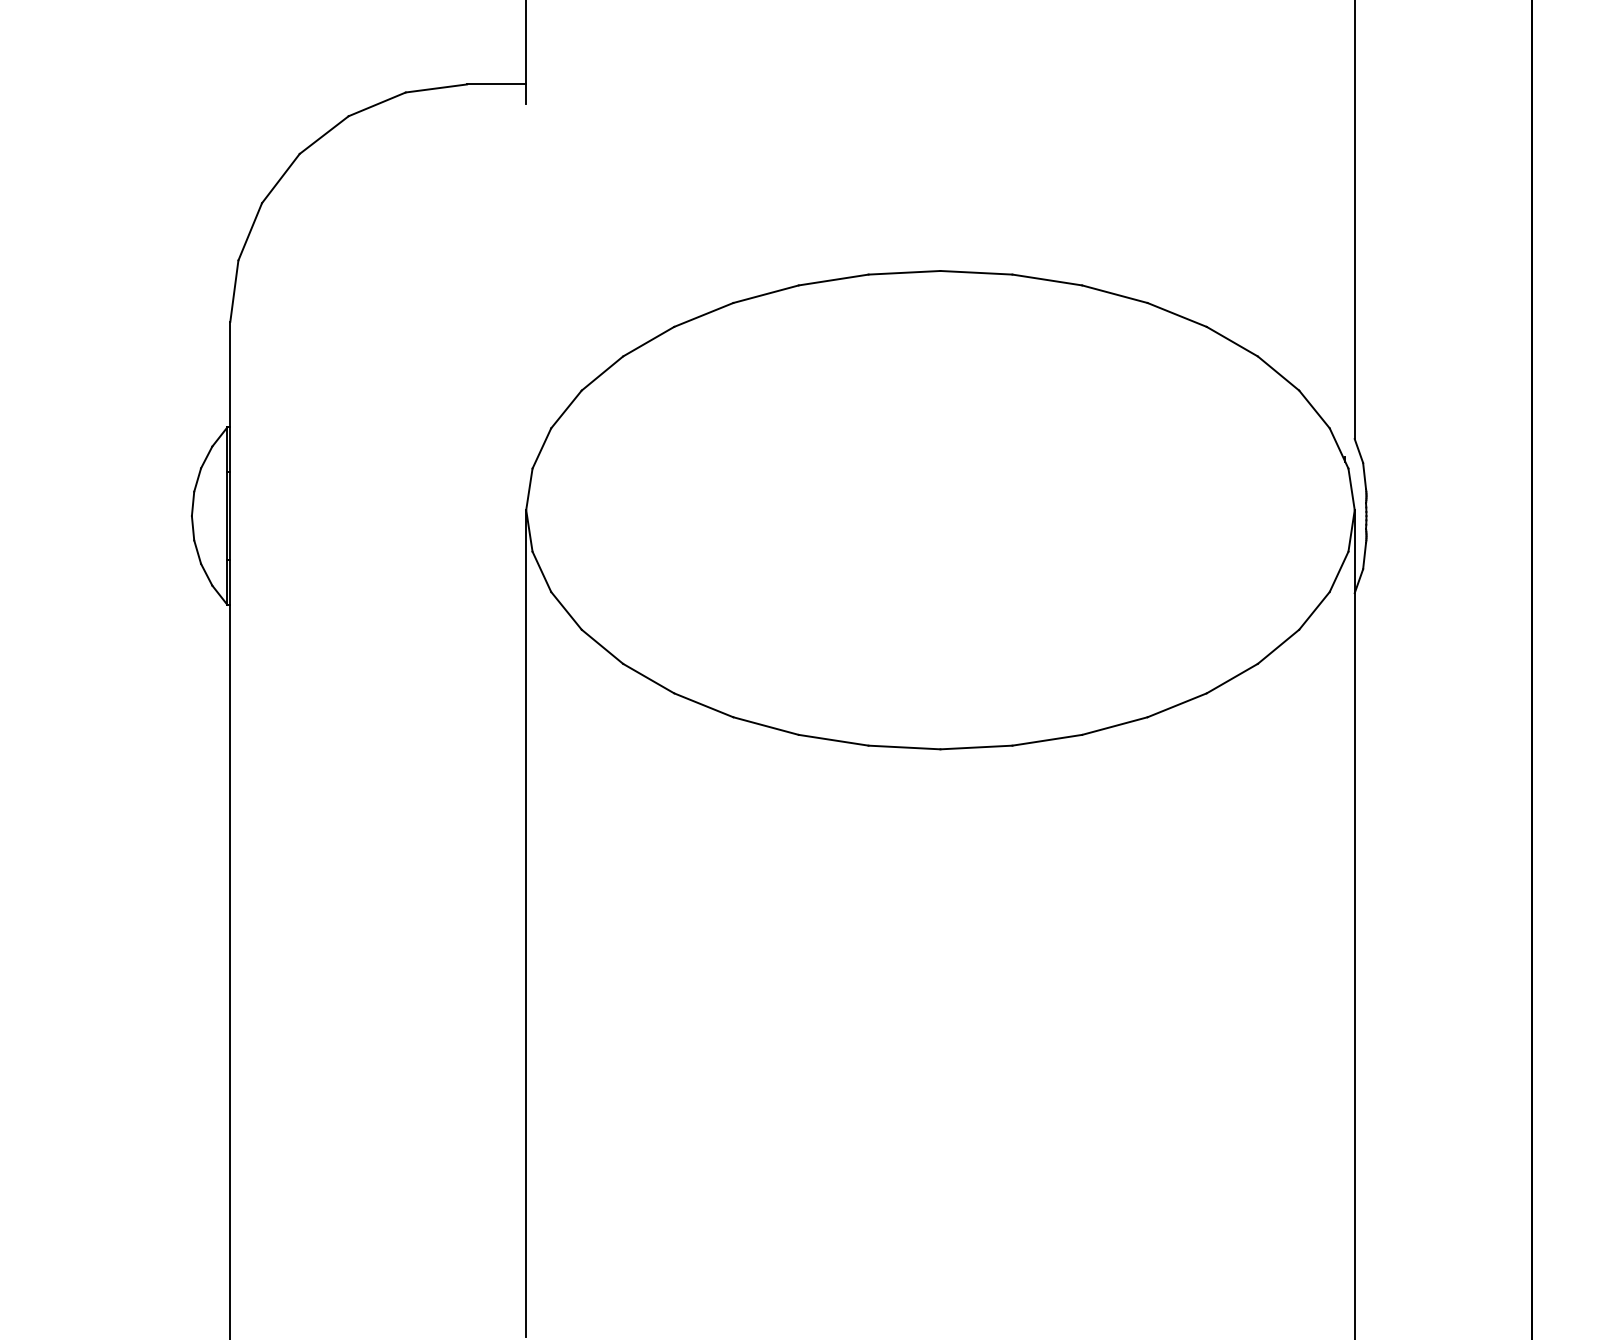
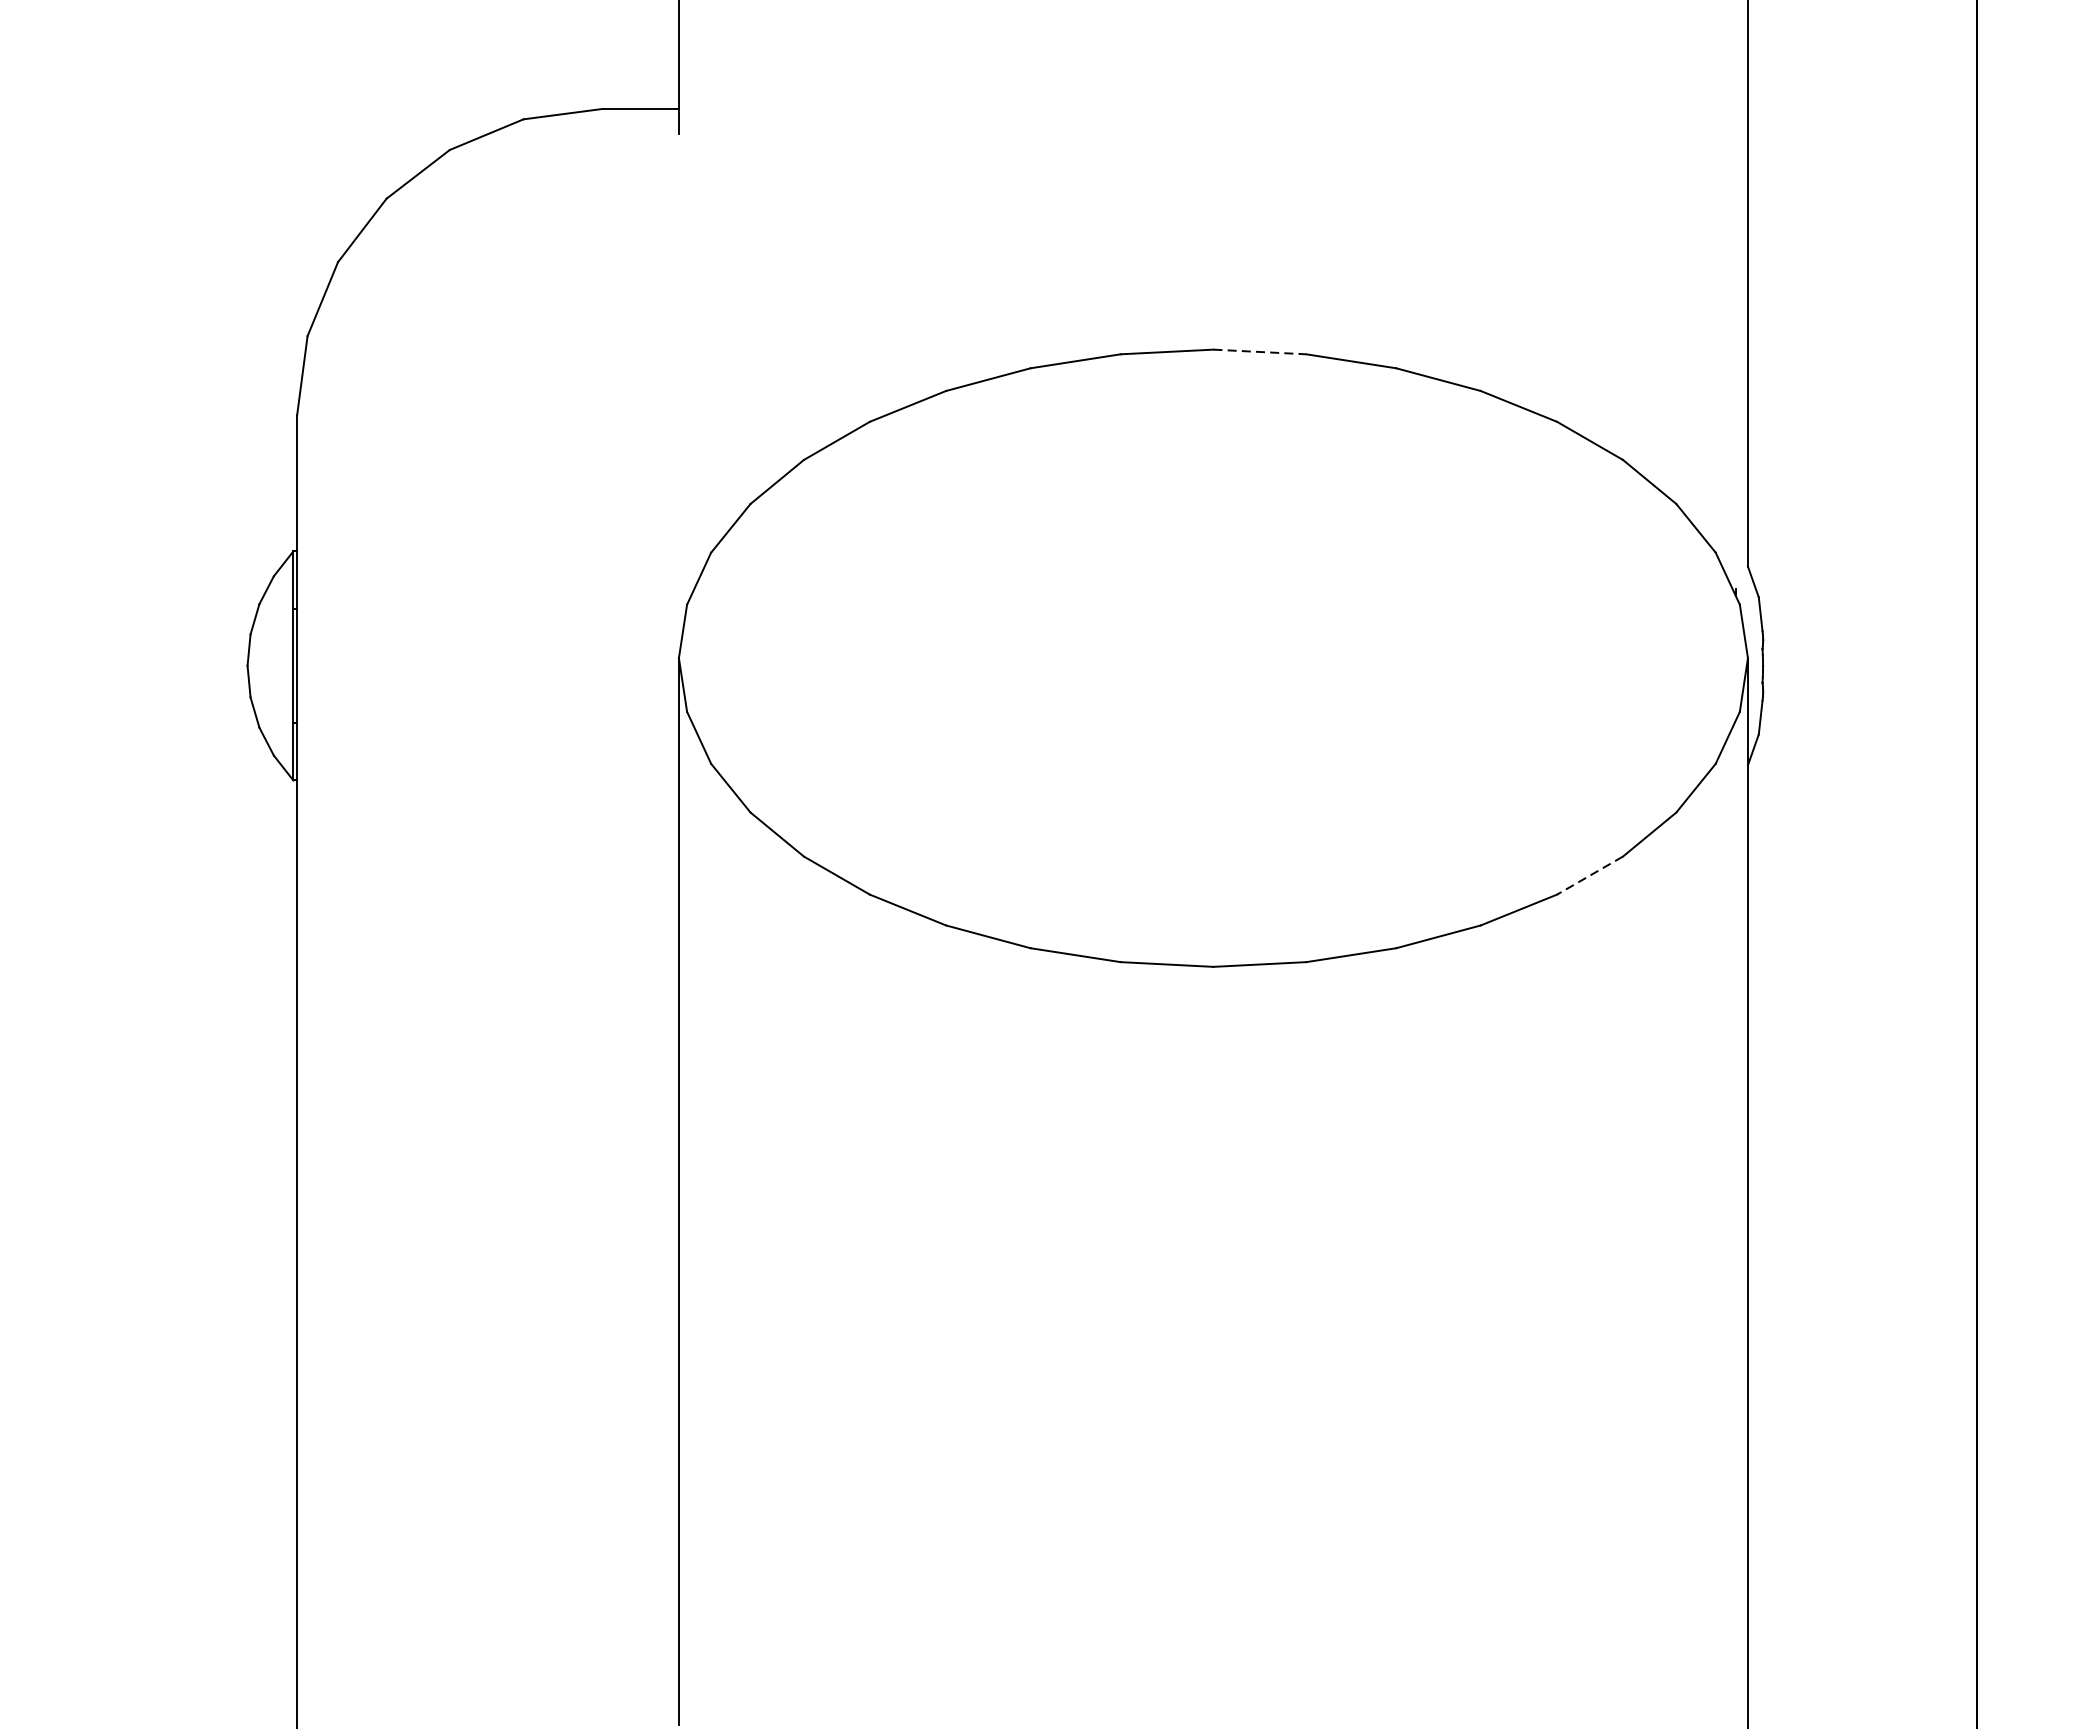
line: (976, 272) -> (1259, 351), solid -> dashed
line: (1231, 678) -> (1588, 875), solid -> dashed

